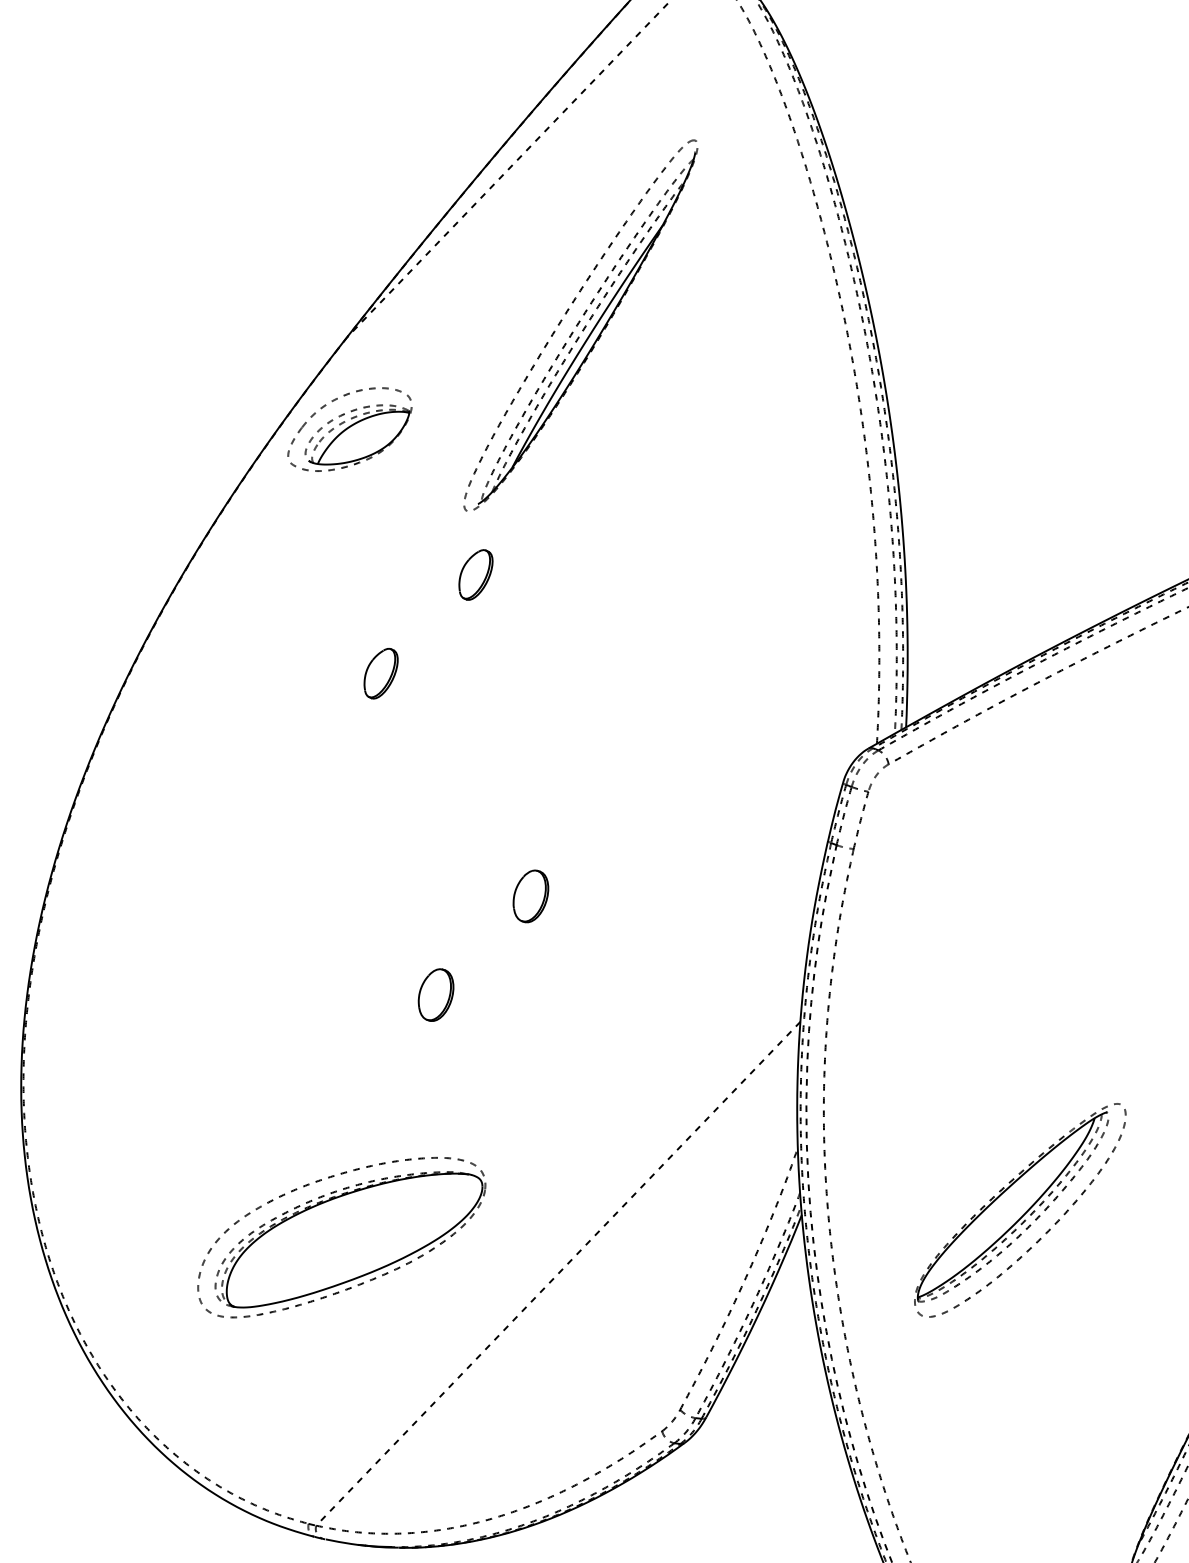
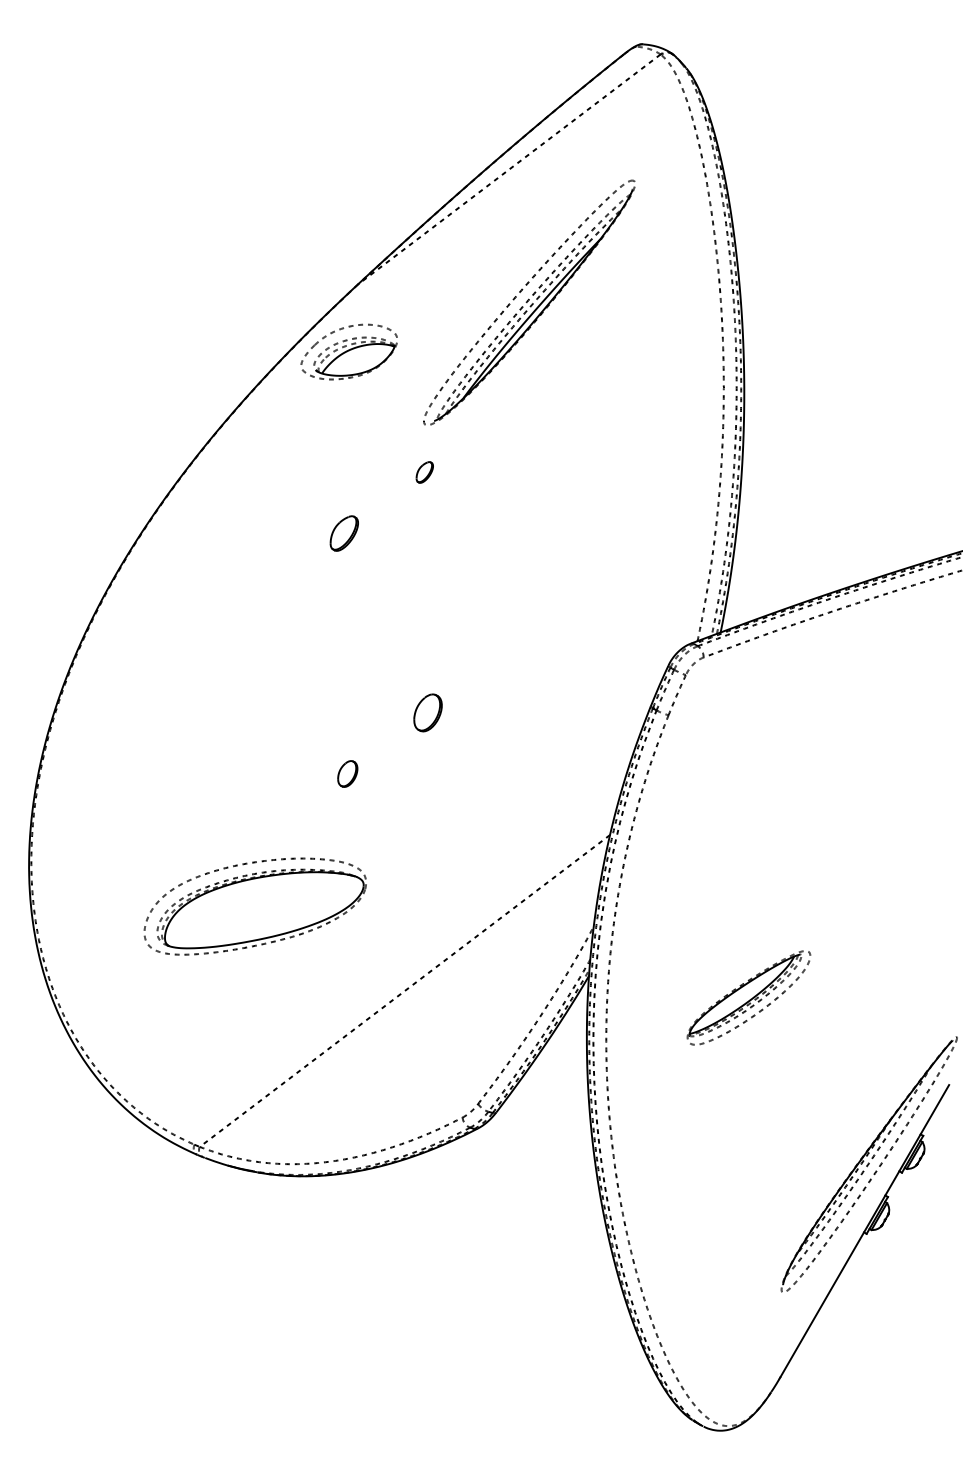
part: (475, 575) -> (424, 472), size x0.6
part: (435, 994) -> (347, 773), size x0.7
part: (1019, 1210) -> (748, 997), size x0.7
part: (340, 1235) -> (254, 906), moved

